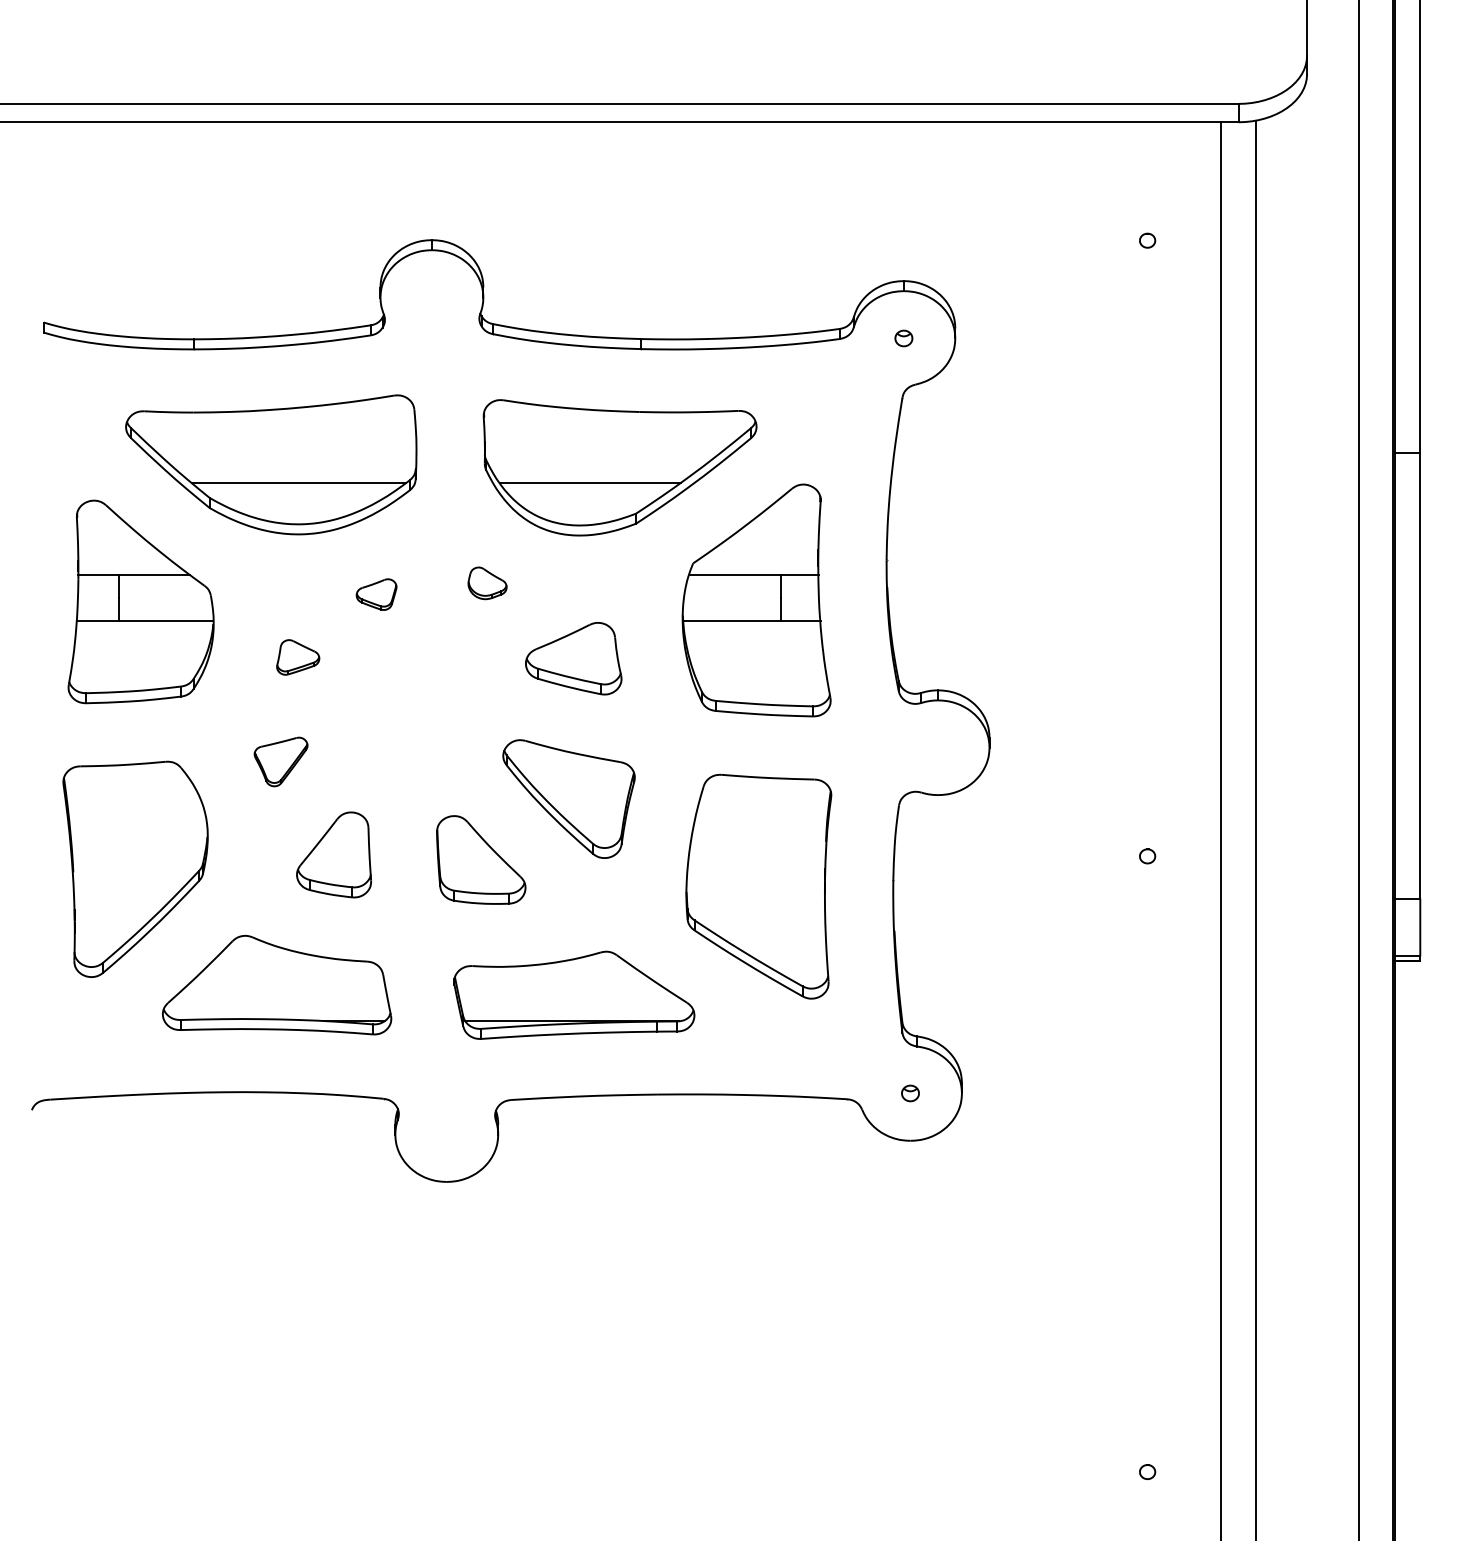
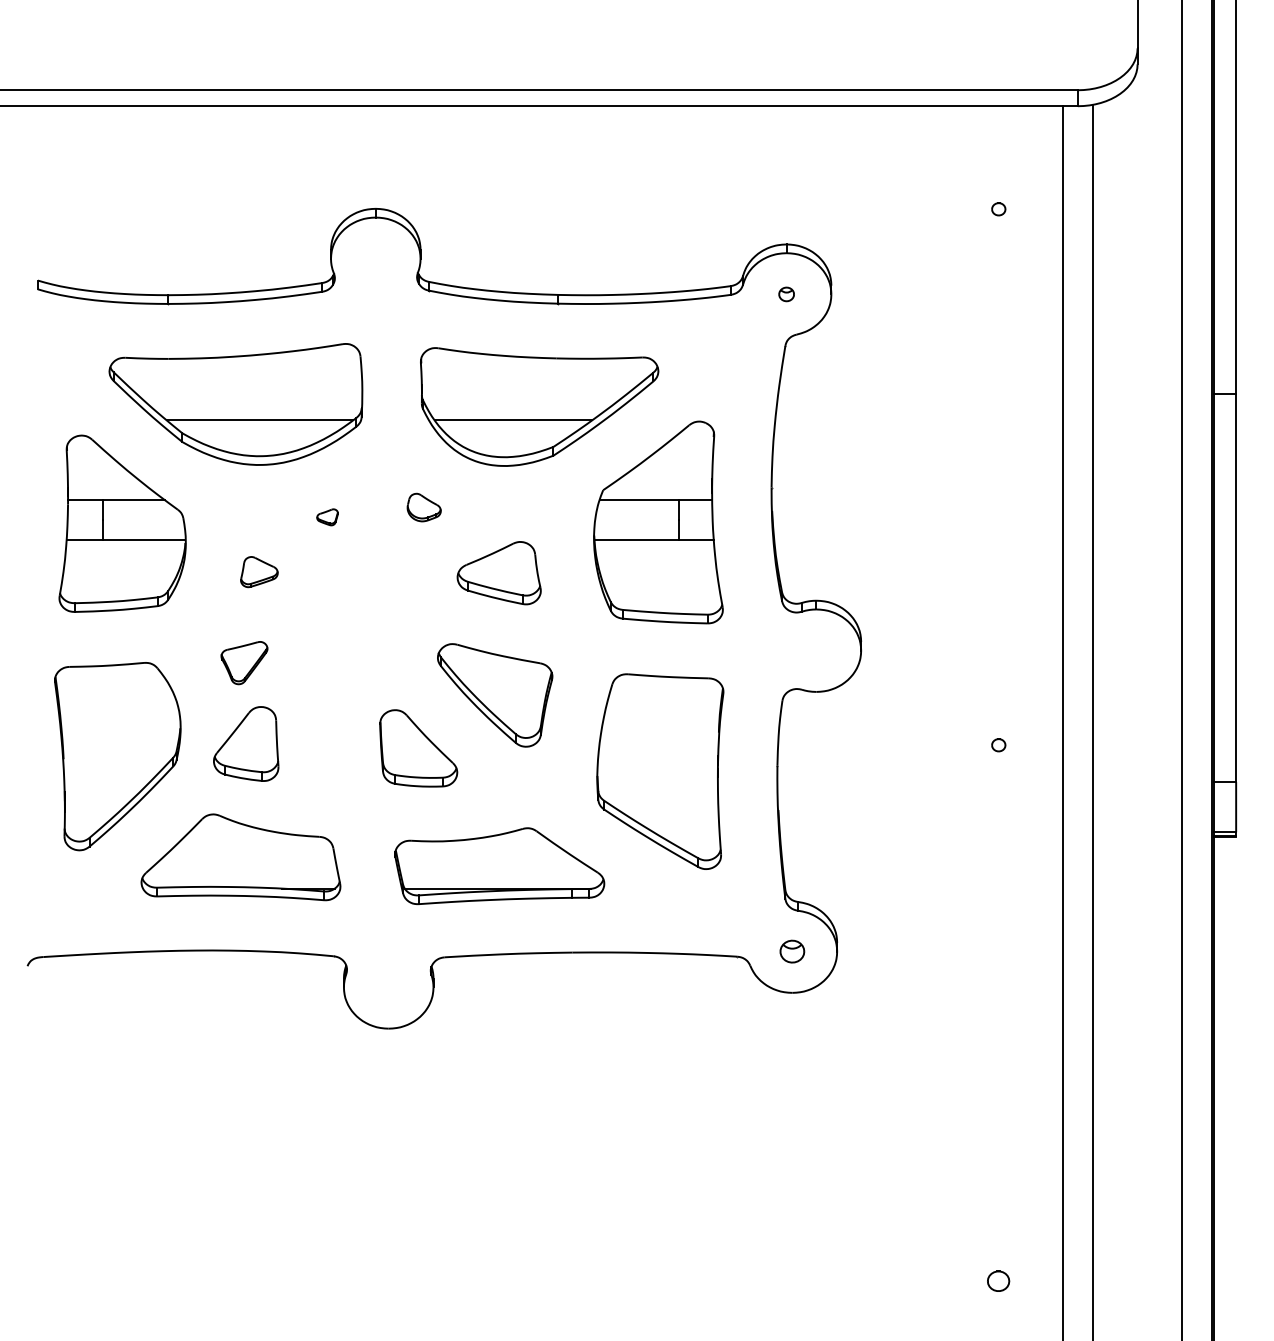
part: (376, 594) -> (327, 517), size x0.6
part: (333, 854) -> (245, 743), moved
part: (910, 1093) -> (792, 951), size x1.6
part: (1147, 1471) -> (998, 1280), size x1.6

